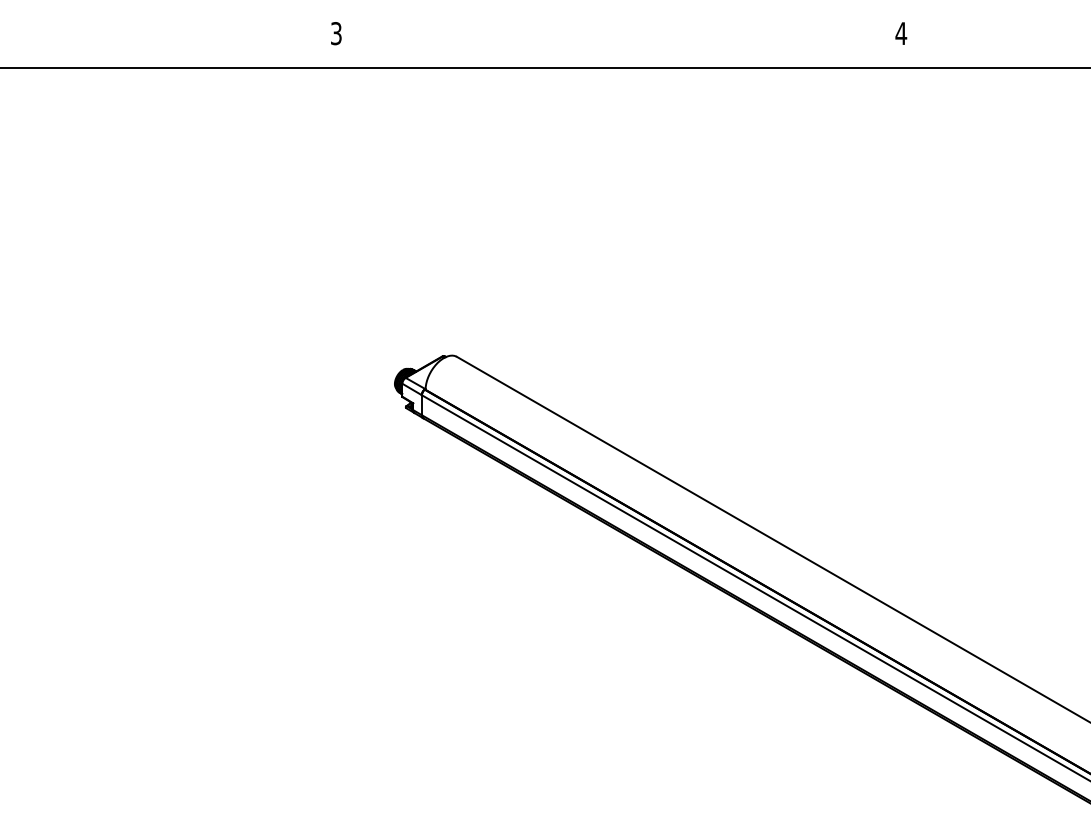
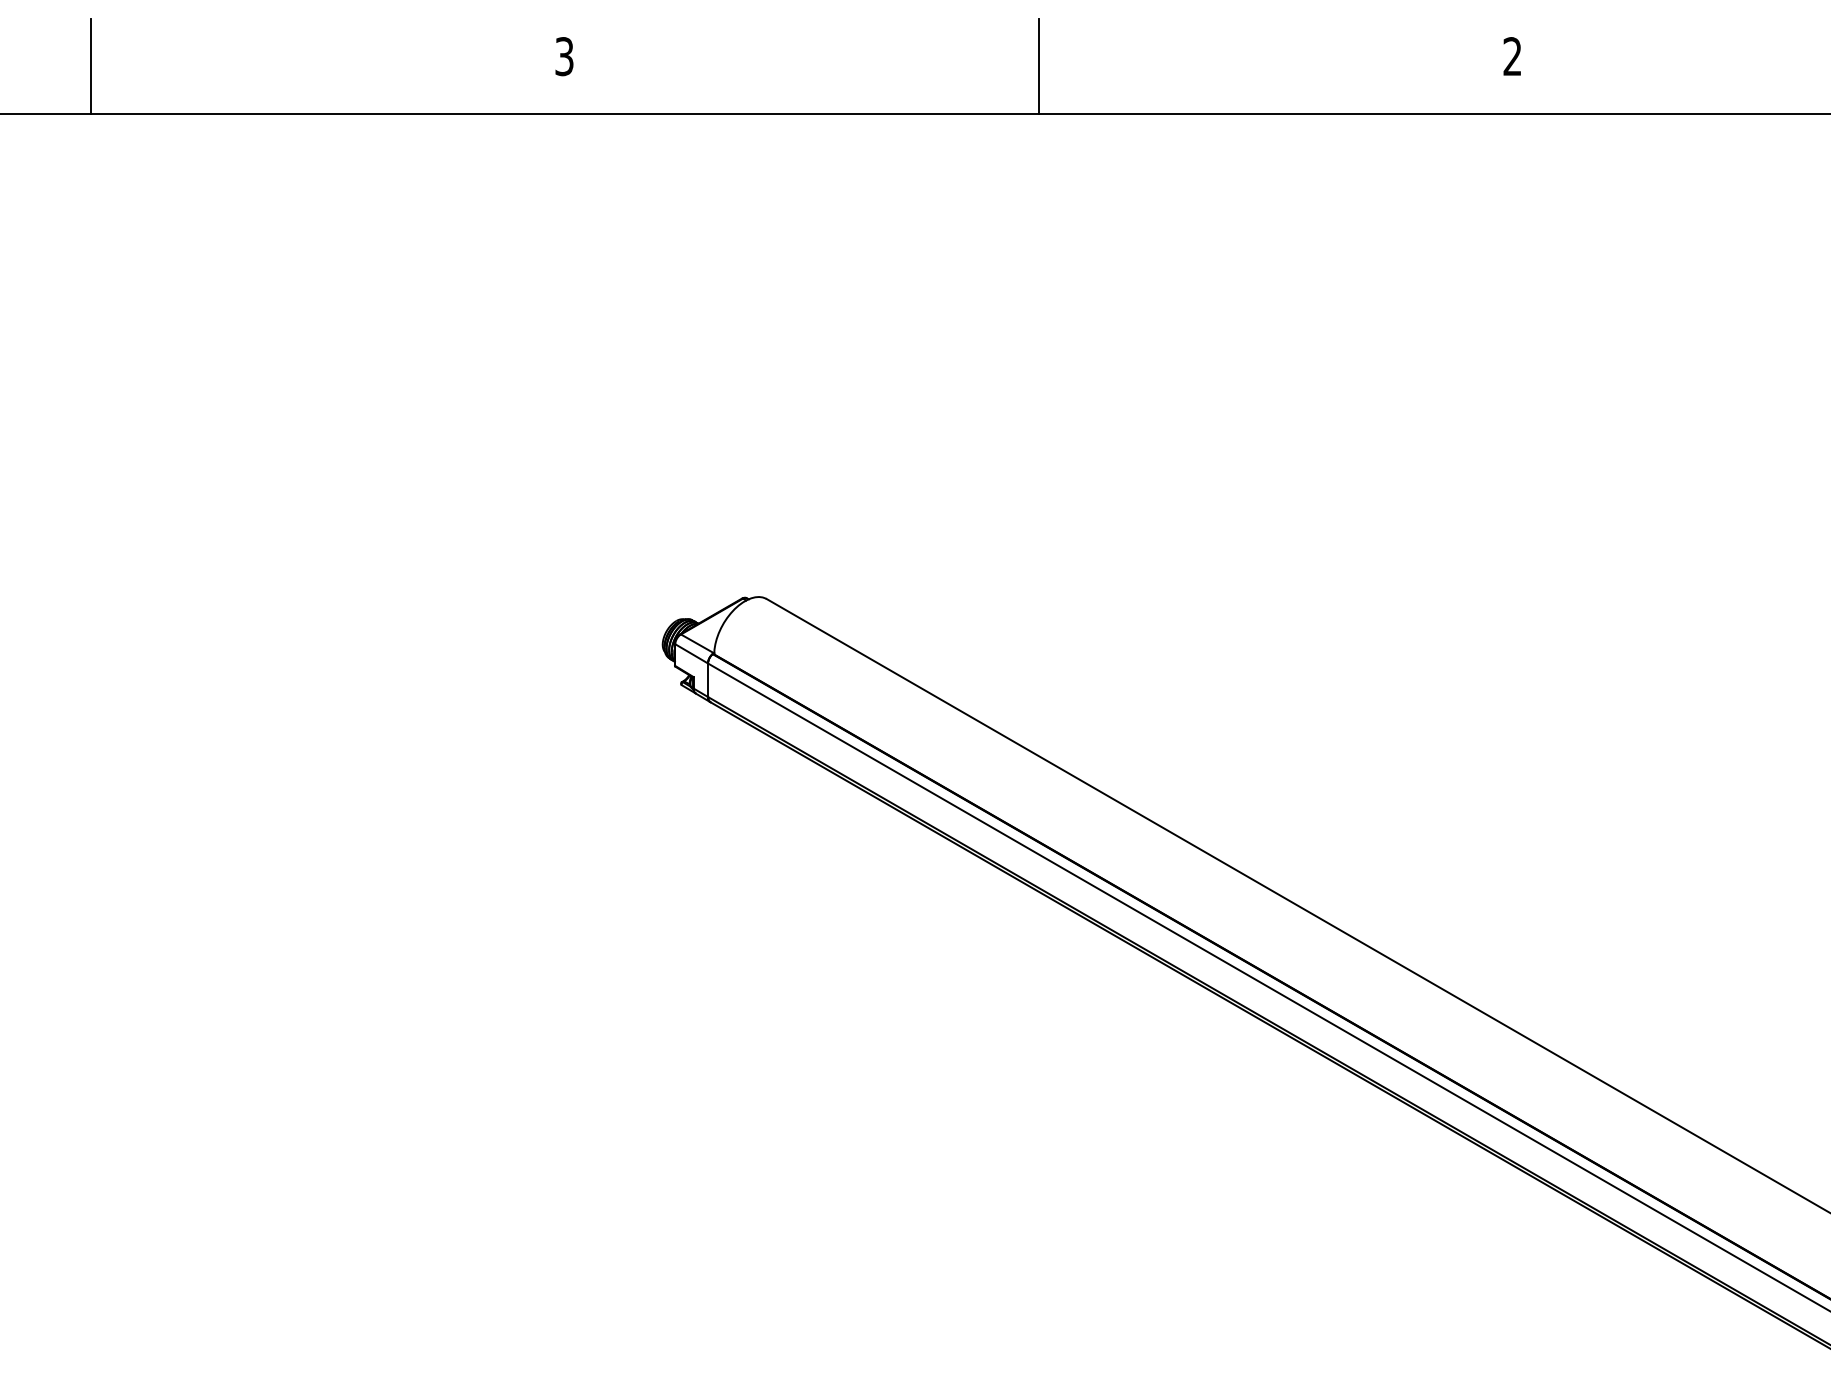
text: (901, 33) -> (1512, 56), 4 -> 2
line: (53, 39) -> (89, 66), added
line: (618, 39) -> (1038, 66), added

